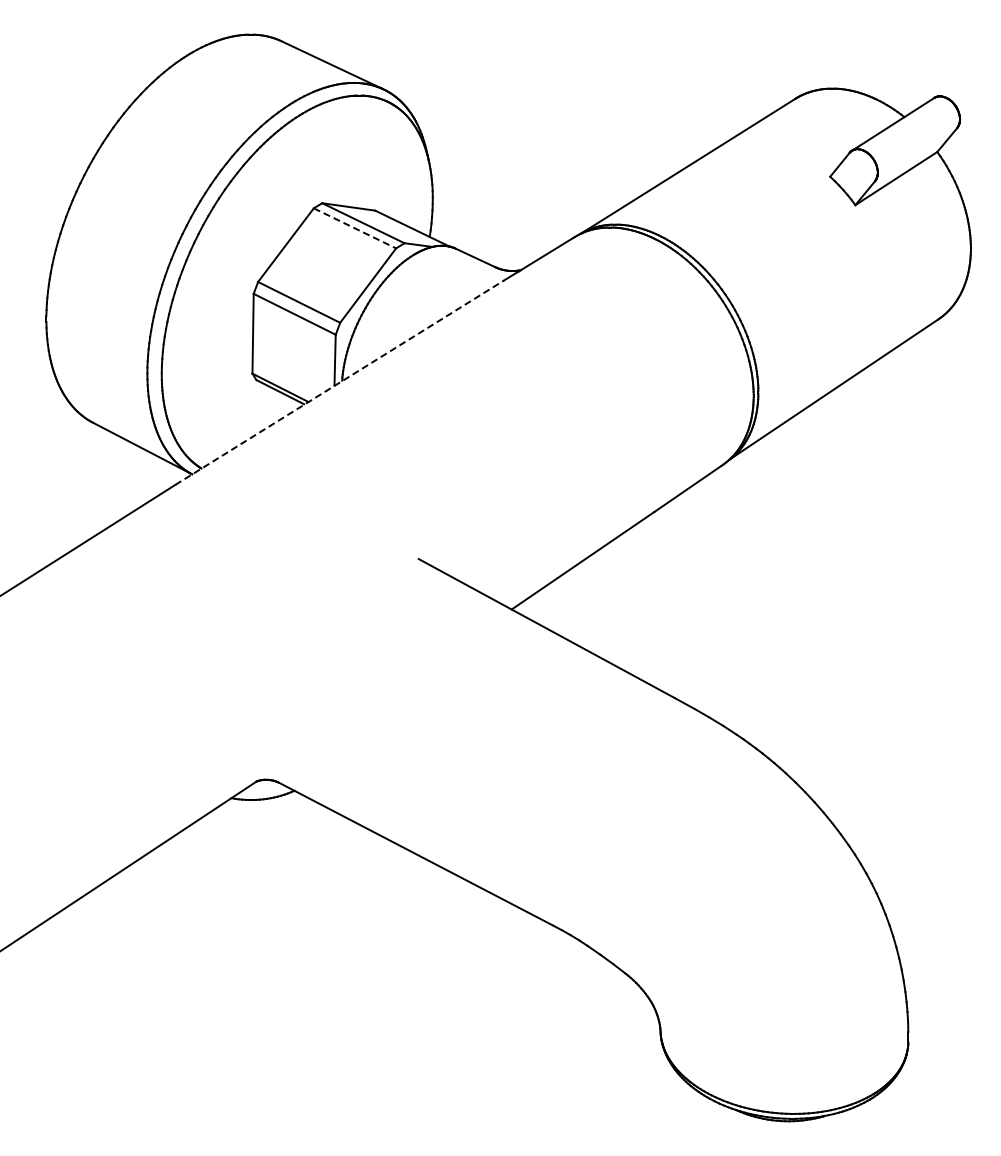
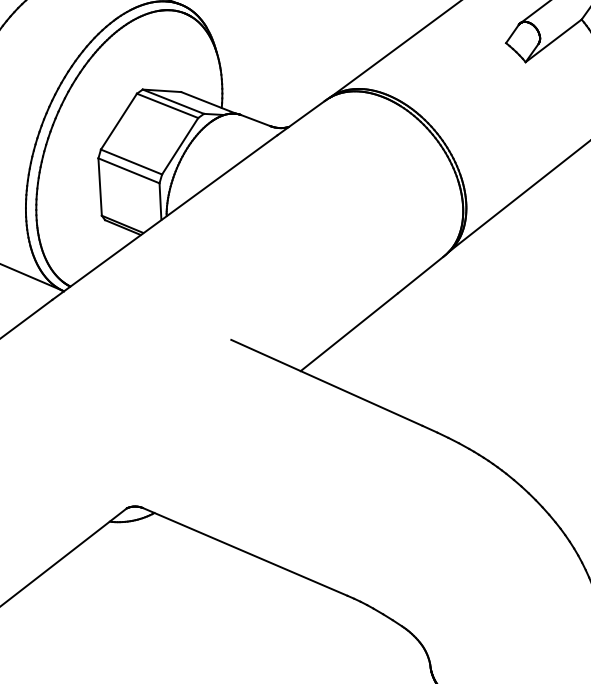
line: (354, 228) -> (167, 106), dashed -> solid
line: (339, 382) -> (164, 217), dashed -> solid

